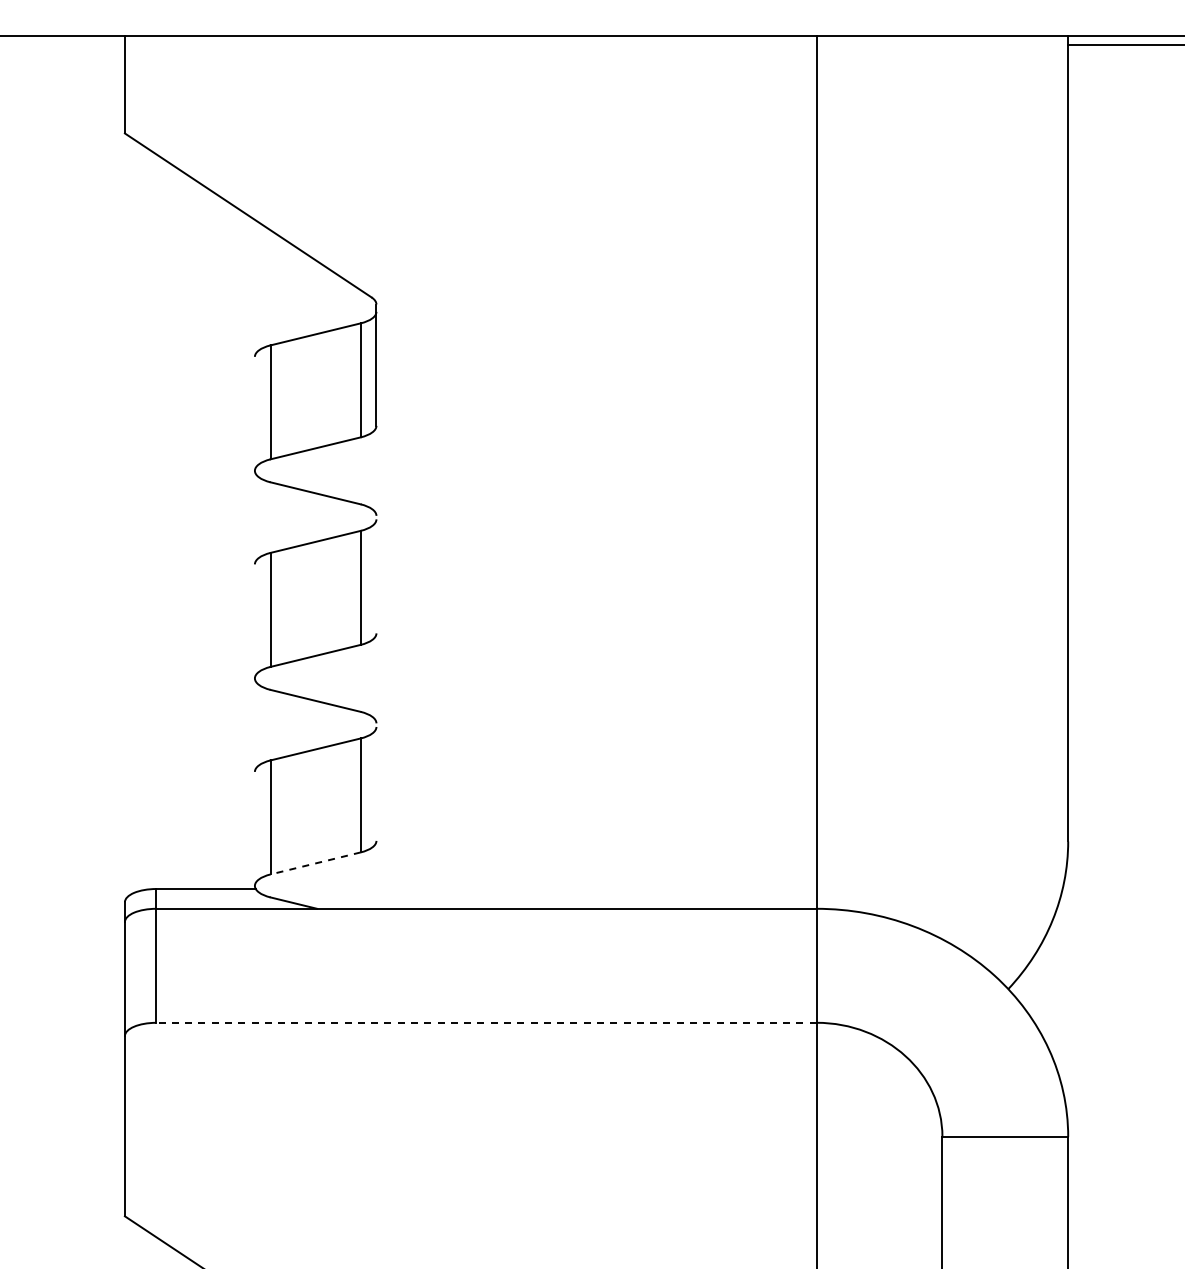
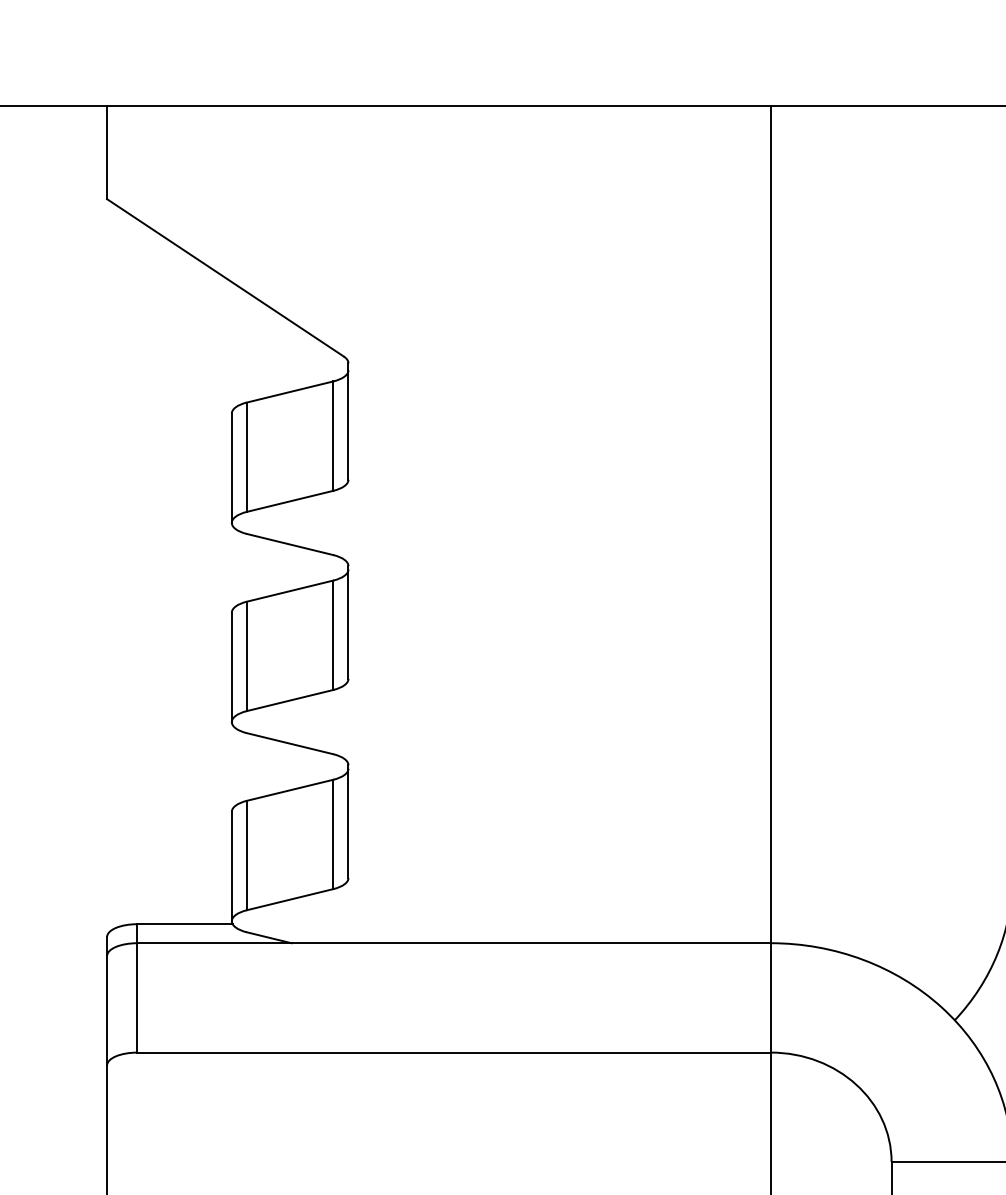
line: (254, 413) -> (231, 467), added
line: (376, 574) -> (348, 622), added
line: (254, 621) -> (231, 667), added
line: (376, 781) -> (348, 821), added
line: (254, 828) -> (231, 866), added
line: (315, 863) -> (289, 899), dashed -> solid
line: (486, 1022) -> (454, 1052), dashed -> solid

